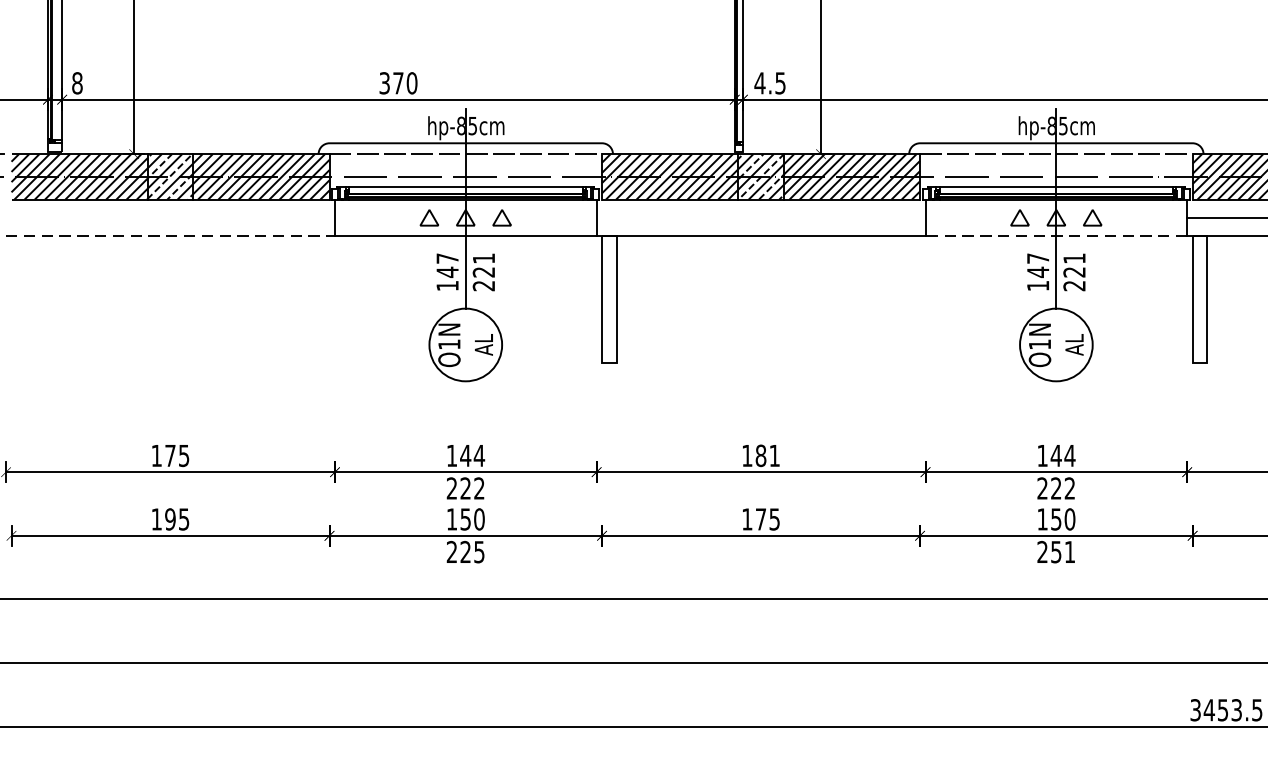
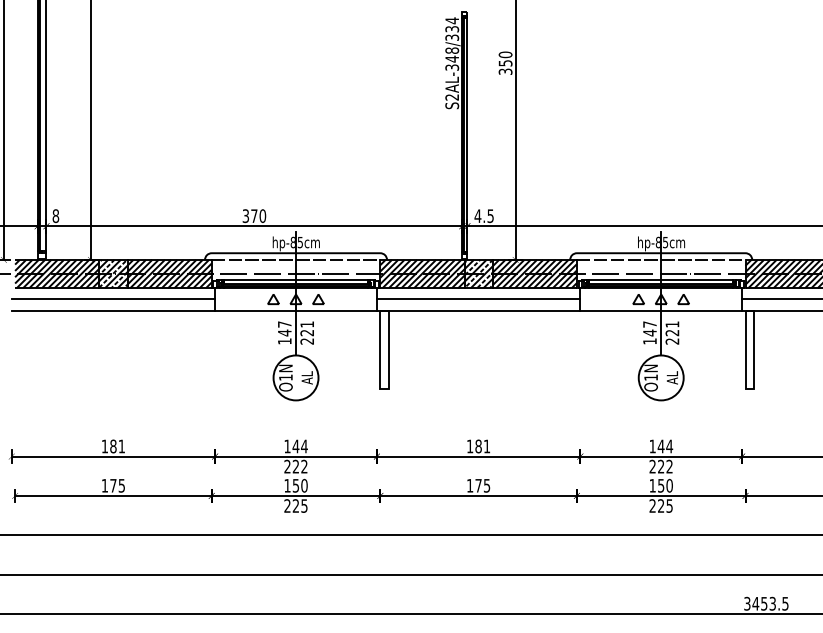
line: (170, 218) -> (113, 299), added
line: (760, 218) -> (478, 299), added
line: (170, 235) -> (113, 310), dashed -> solid
line: (1056, 235) -> (661, 310), dashed -> solid
text: (177, 455) -> (117, 446), 175 -> 181
text: (170, 518) -> (113, 485), 195 -> 175
text: (1063, 551) -> (665, 505), 251 -> 225

